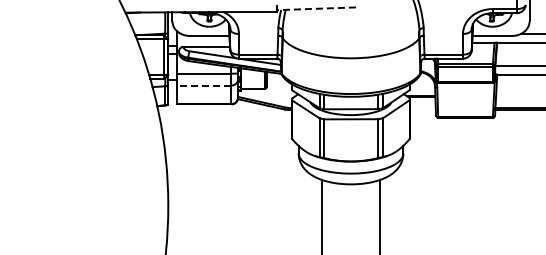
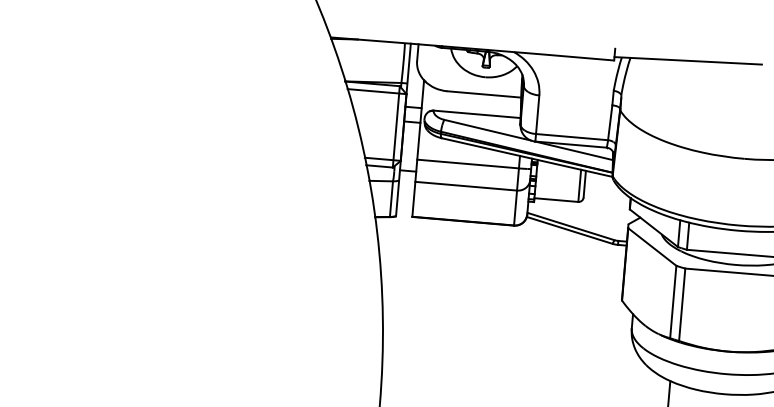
line: (316, 8) -> (688, 60), dashed -> solid
line: (203, 85) -> (464, 185), dashed -> solid

